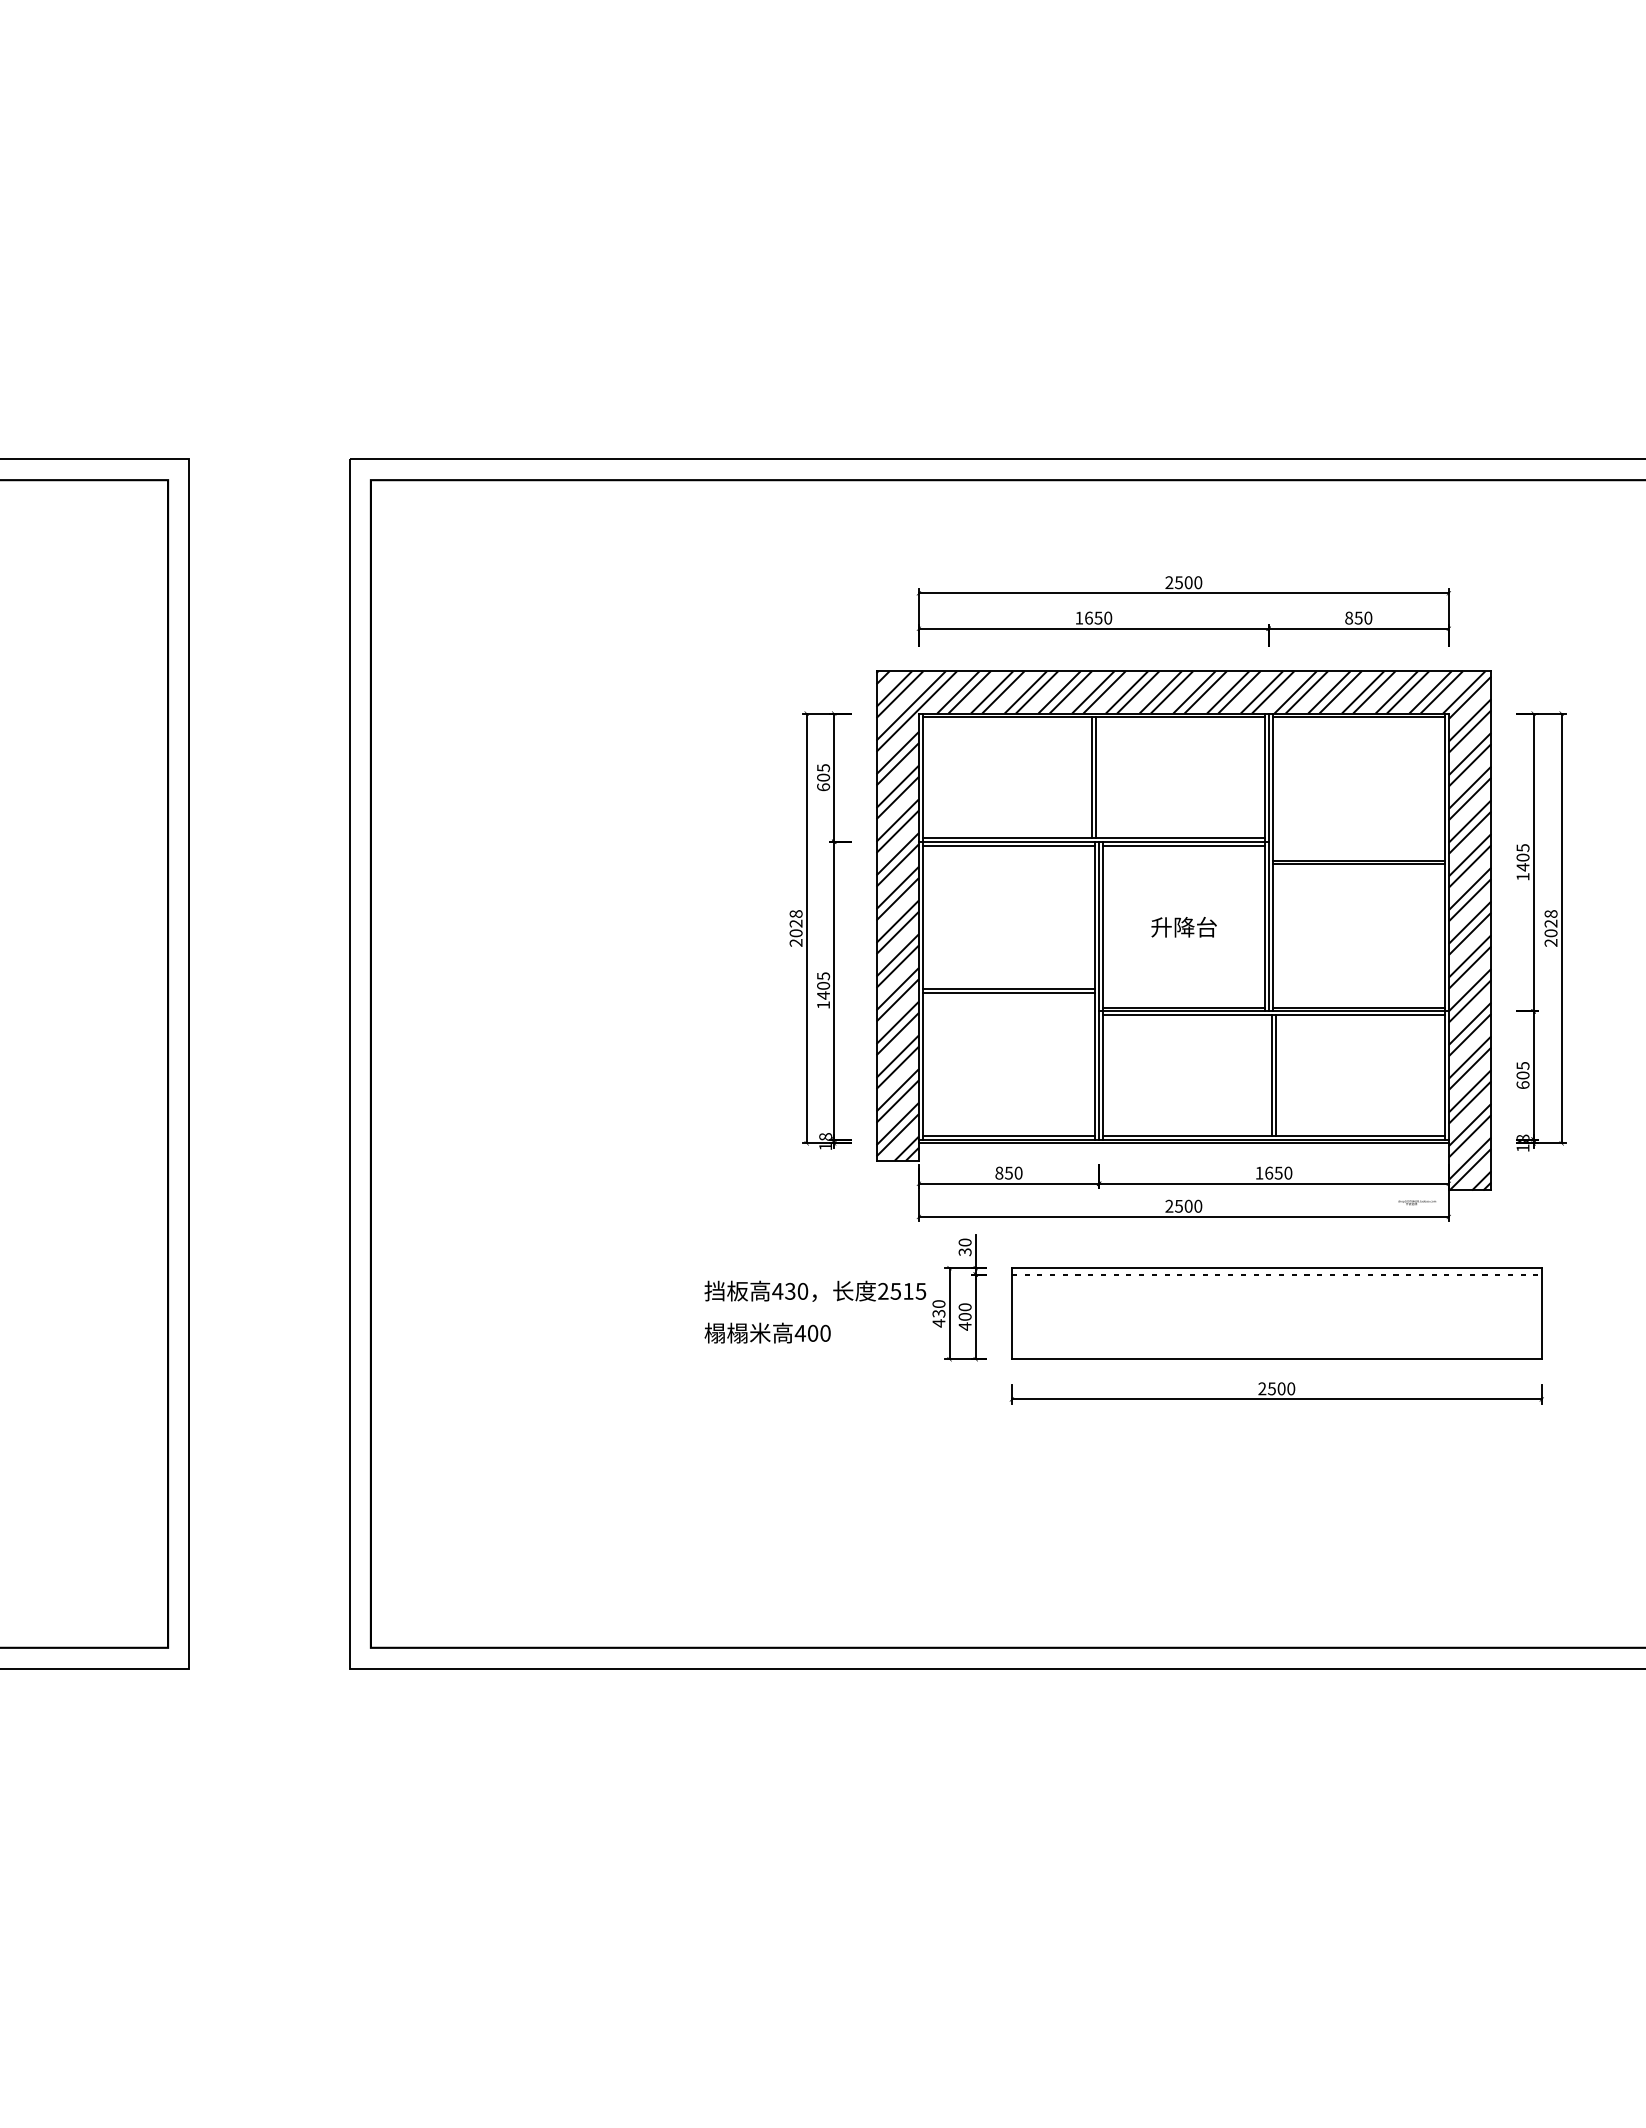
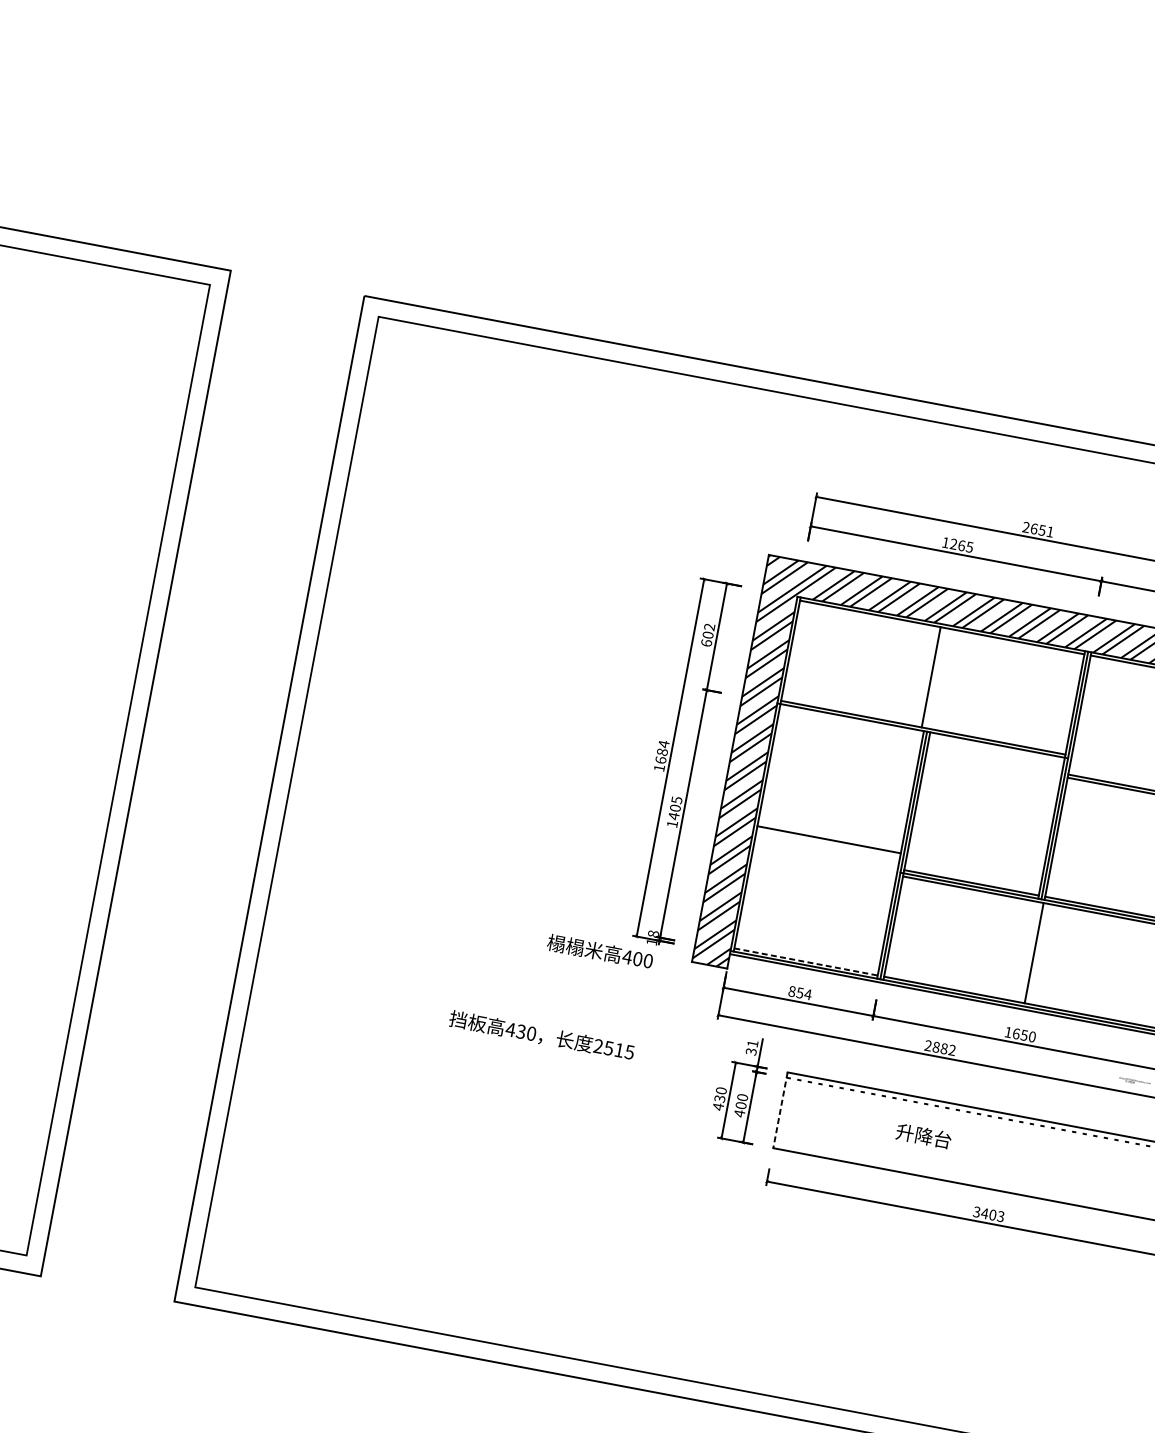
text: (1188, 582) -> (1042, 530), 2500 -> 2651
text: (1098, 617) -> (961, 545), 1650 -> 1265
text: (823, 768) -> (709, 627), 605 -> 602
line: (1095, 777) -> (934, 677), removed
line: (1008, 845) -> (851, 720), removed
line: (1183, 845) -> (996, 748), removed
text: (795, 927) -> (661, 755), 2028 -> 1684
text: (1183, 927) -> (923, 1136), moved
line: (1008, 992) -> (828, 842), removed
line: (1275, 1075) -> (1037, 953), removed
line: (1009, 1135) -> (806, 961), solid -> dashed
text: (1018, 1172) -> (808, 993), 850 -> 854
text: (1188, 1205) -> (944, 1048), 2500 -> 2882
text: (964, 1242) -> (752, 1043), 30 -> 31
text: (815, 1290) -> (542, 1034), moved
line: (1011, 1313) -> (780, 1110), solid -> dashed
text: (767, 1332) -> (600, 951), moved
text: (1276, 1388) -> (988, 1214), 2500 -> 3403

